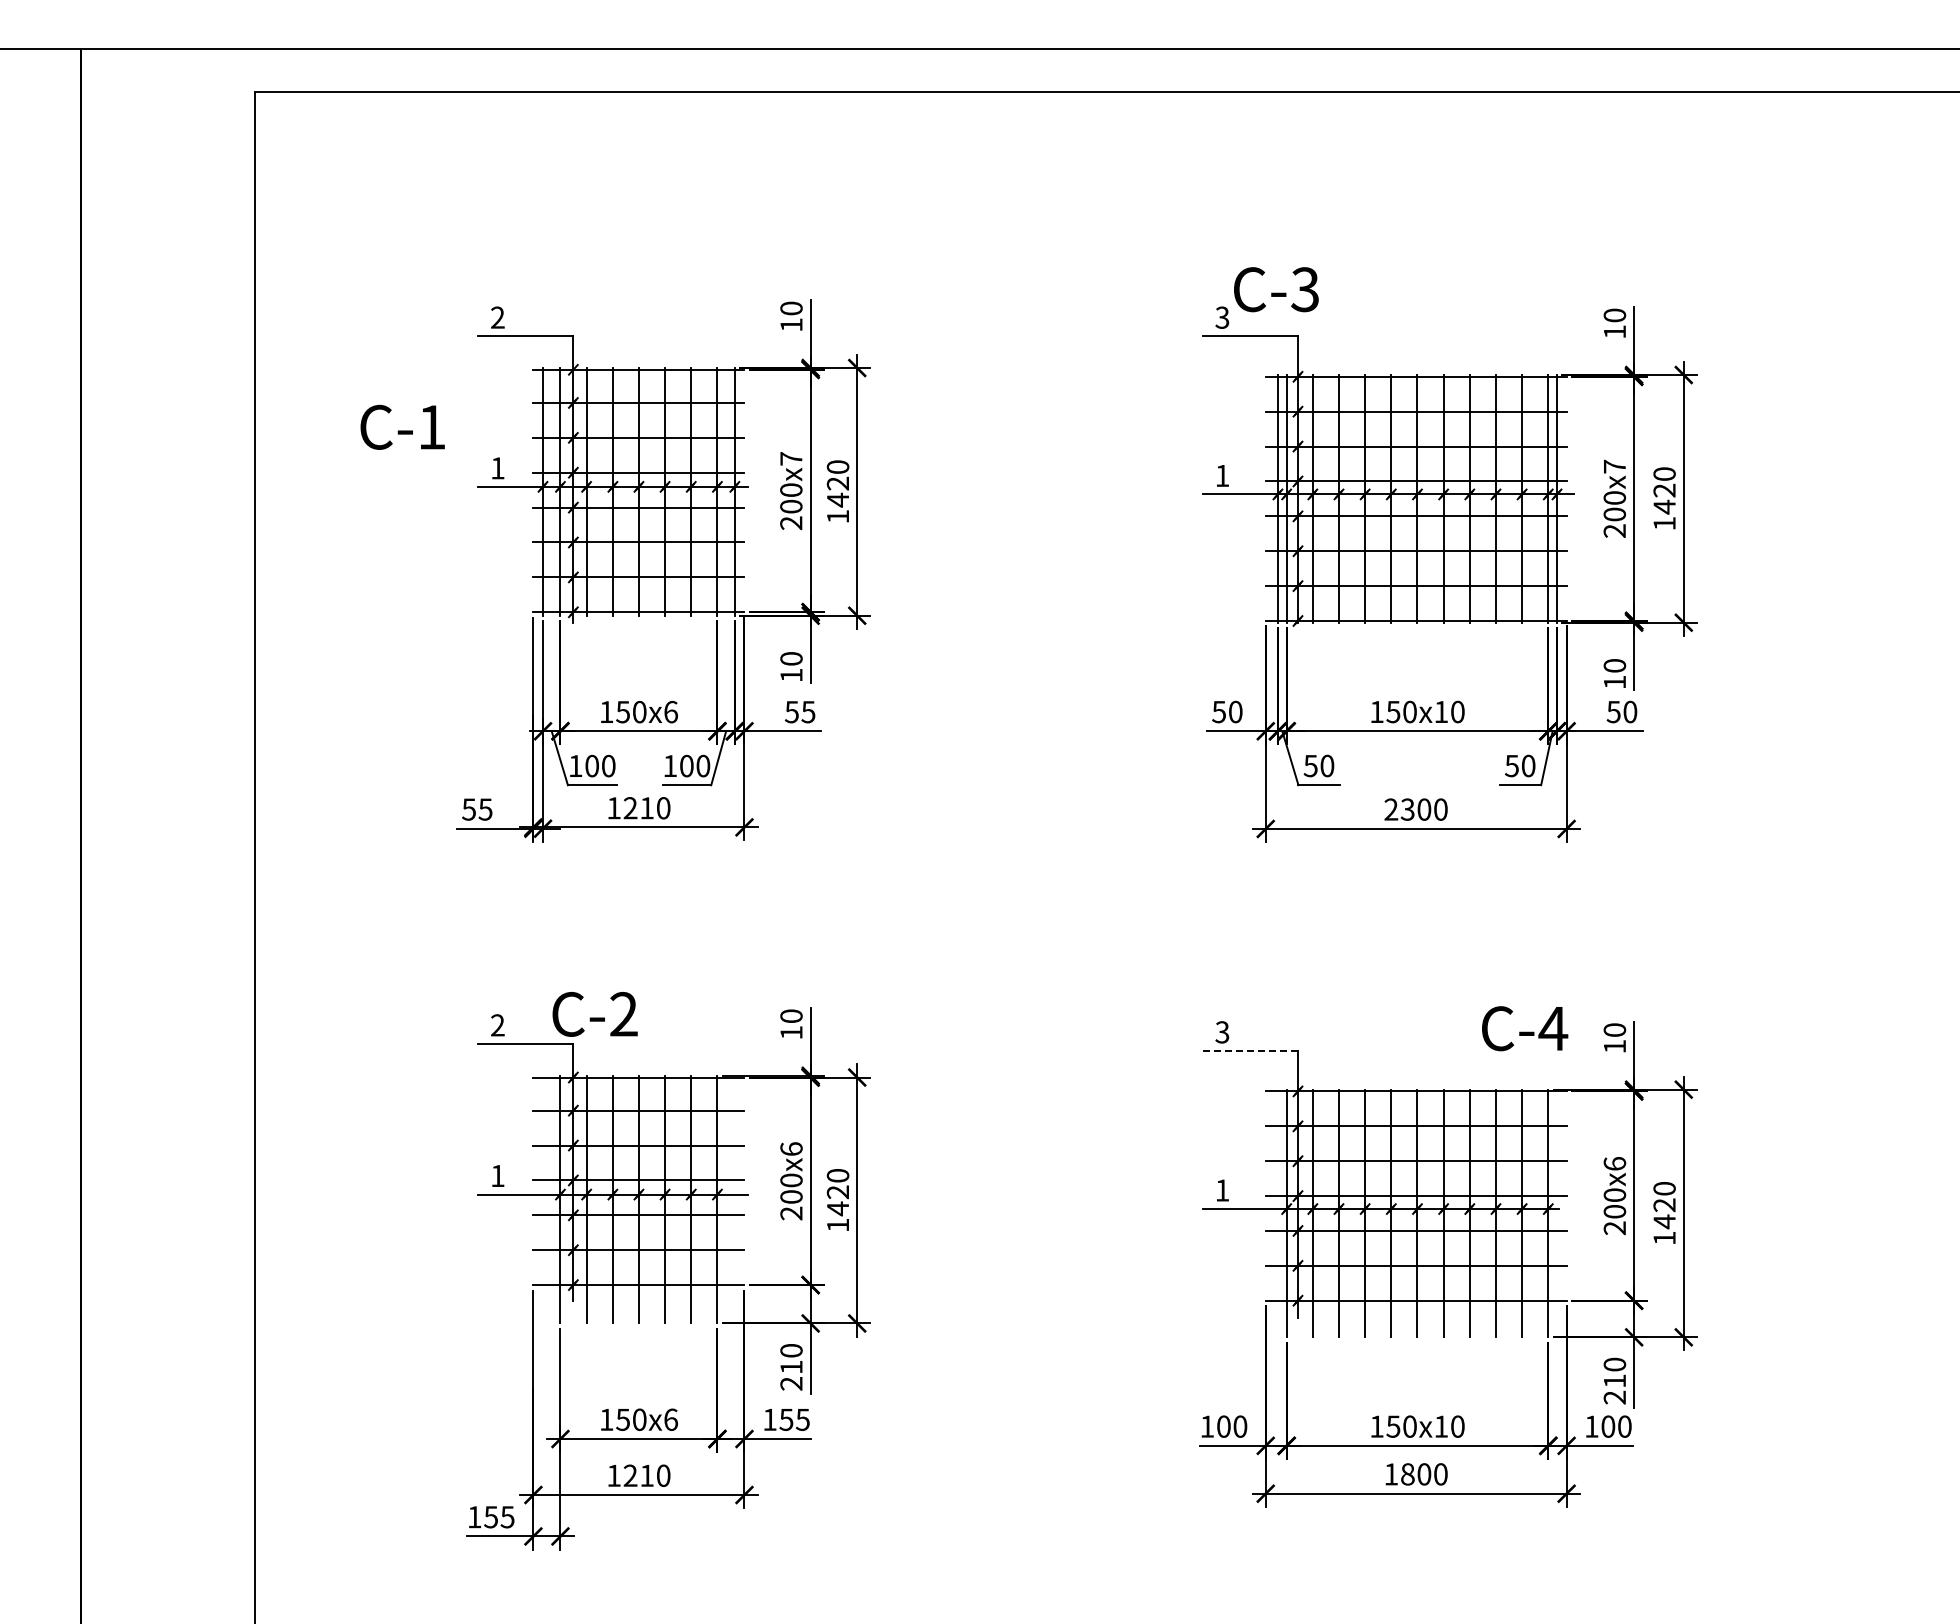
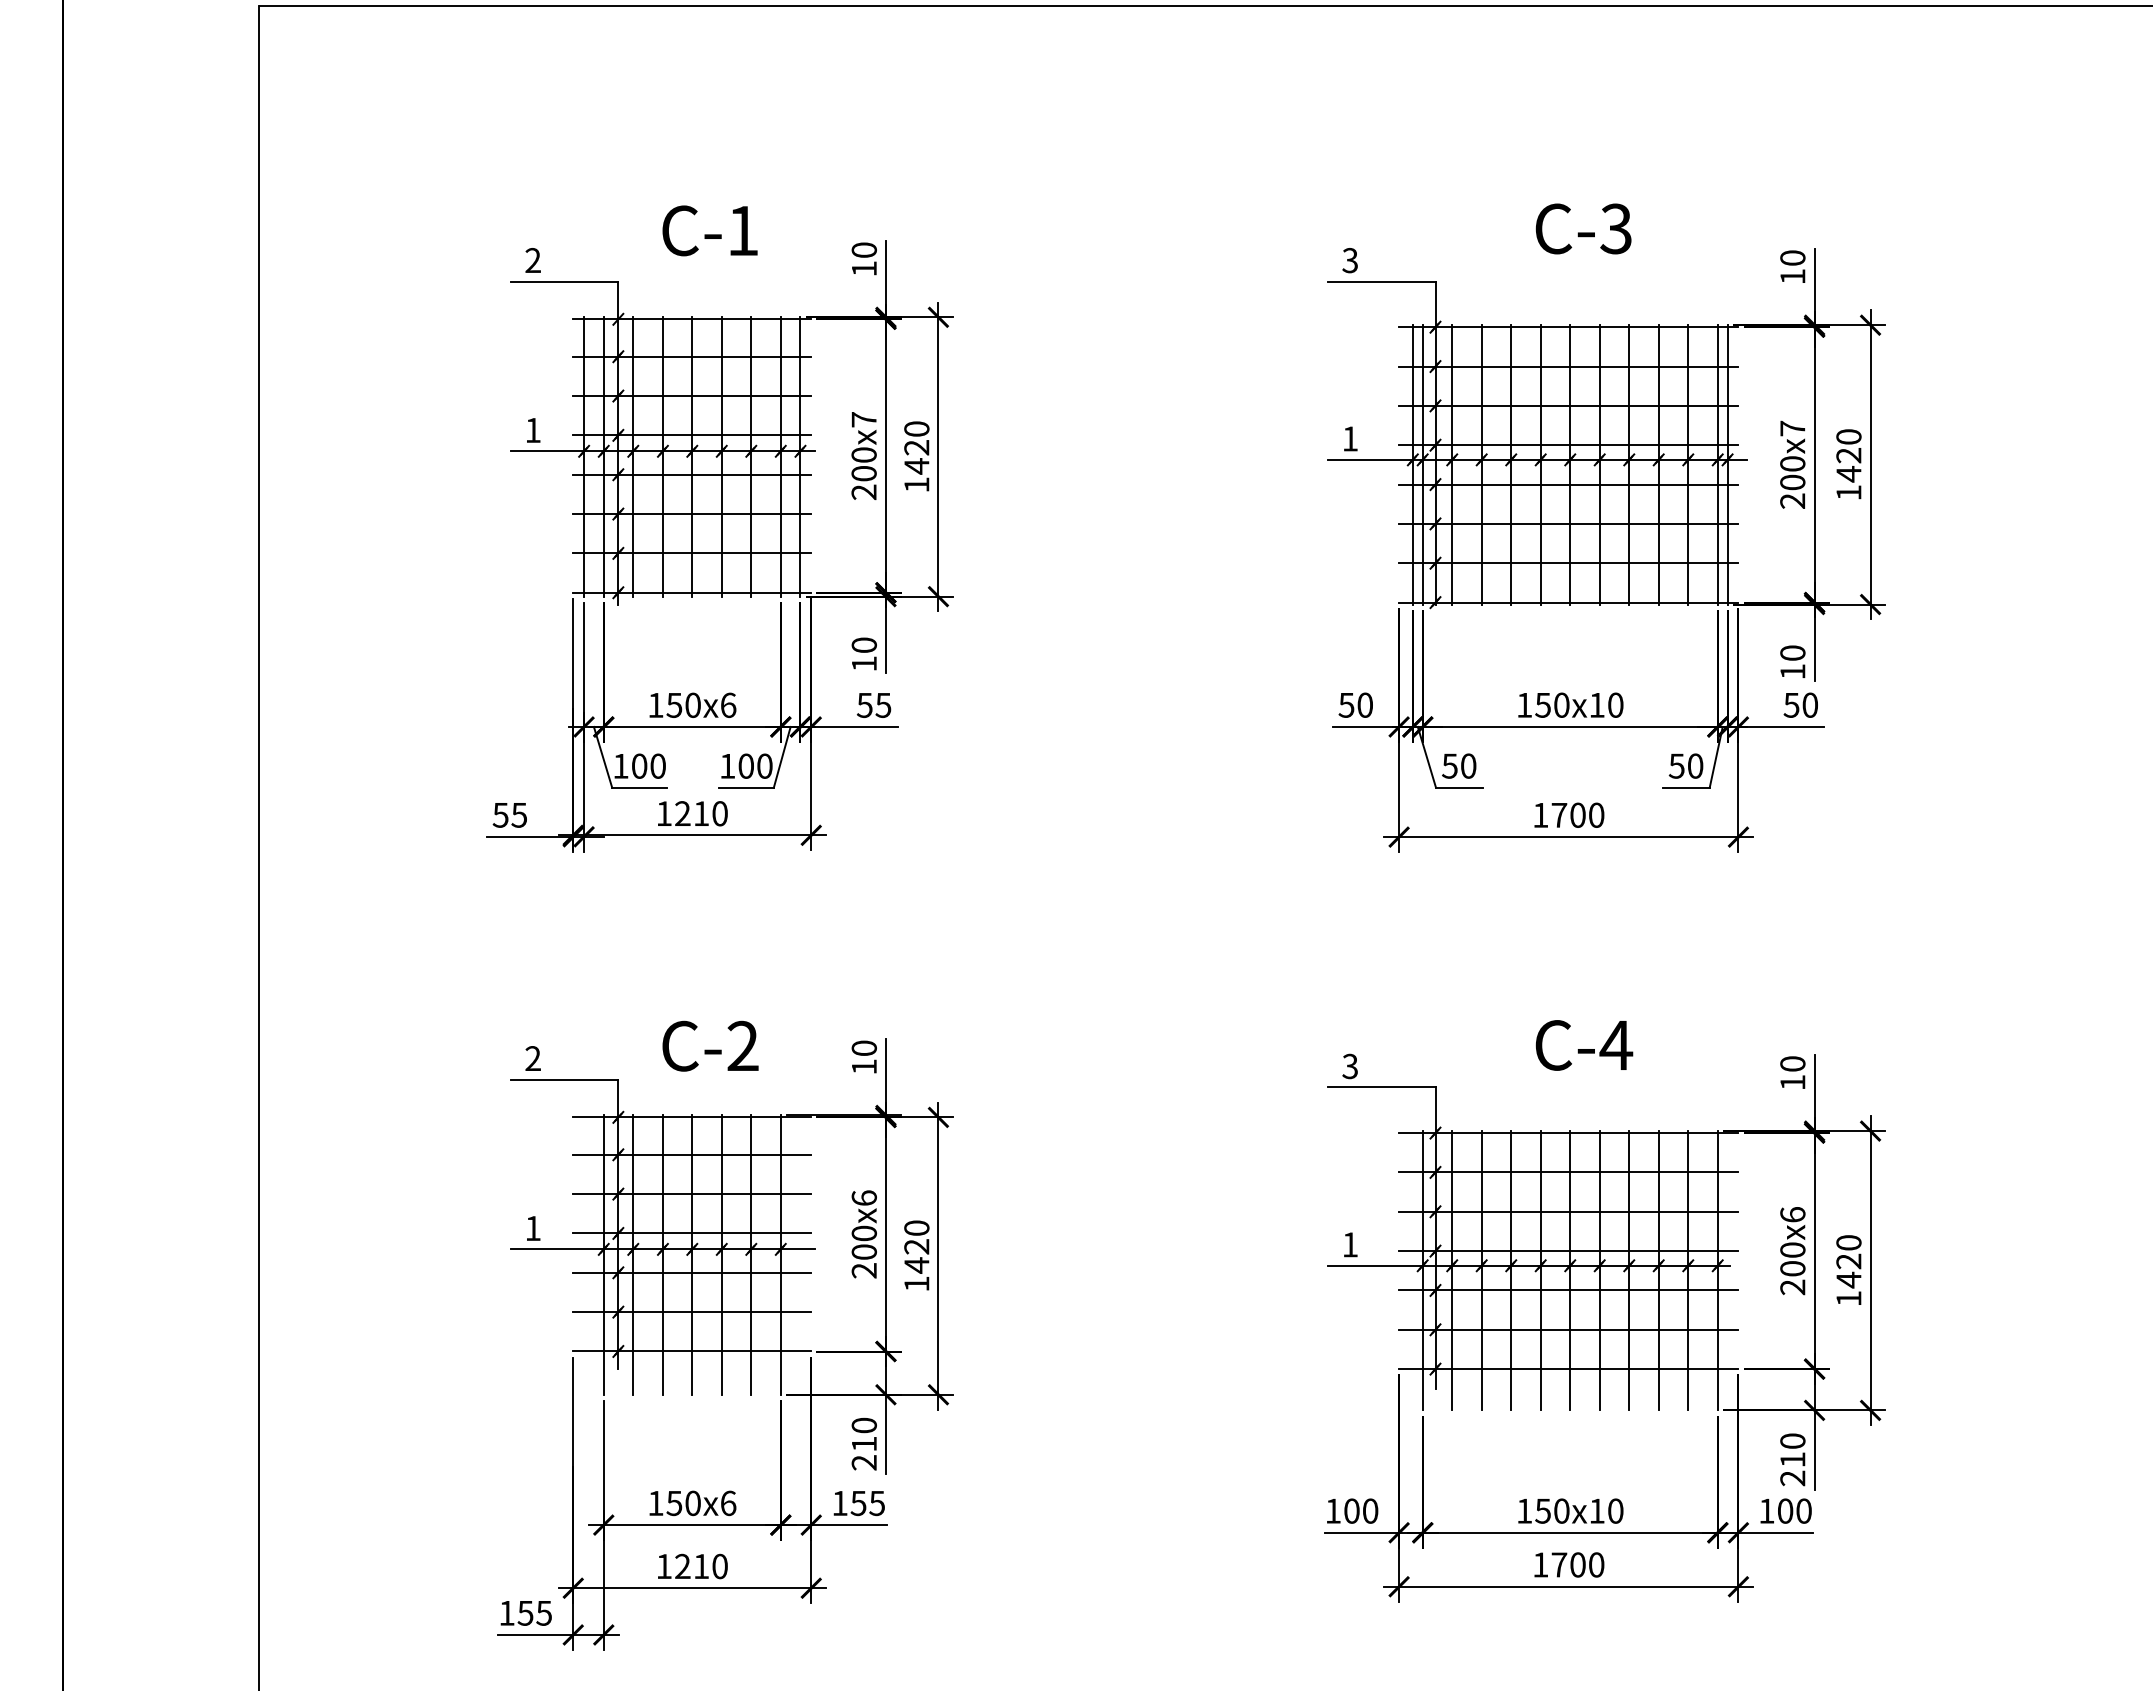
text: (1276, 289) -> (1583, 228), moved
text: (402, 426) -> (709, 229), moved
text: (1399, 809) -> (1549, 815), 2300 -> 1700
text: (594, 1014) -> (709, 1046), moved
text: (1525, 1028) -> (1584, 1045), moved
line: (1250, 1050) -> (1381, 1086), dashed -> solid
text: (1407, 1474) -> (1558, 1565), 1800 -> 1700

